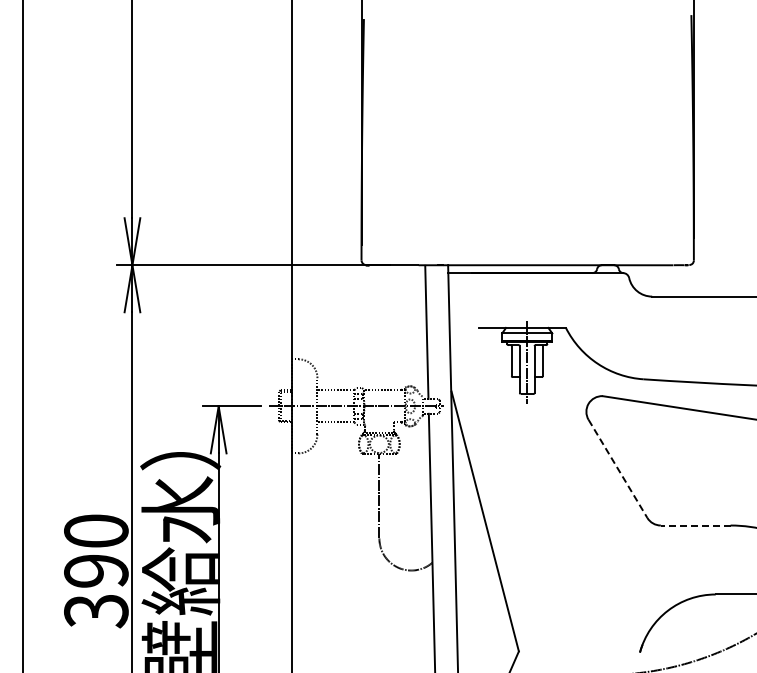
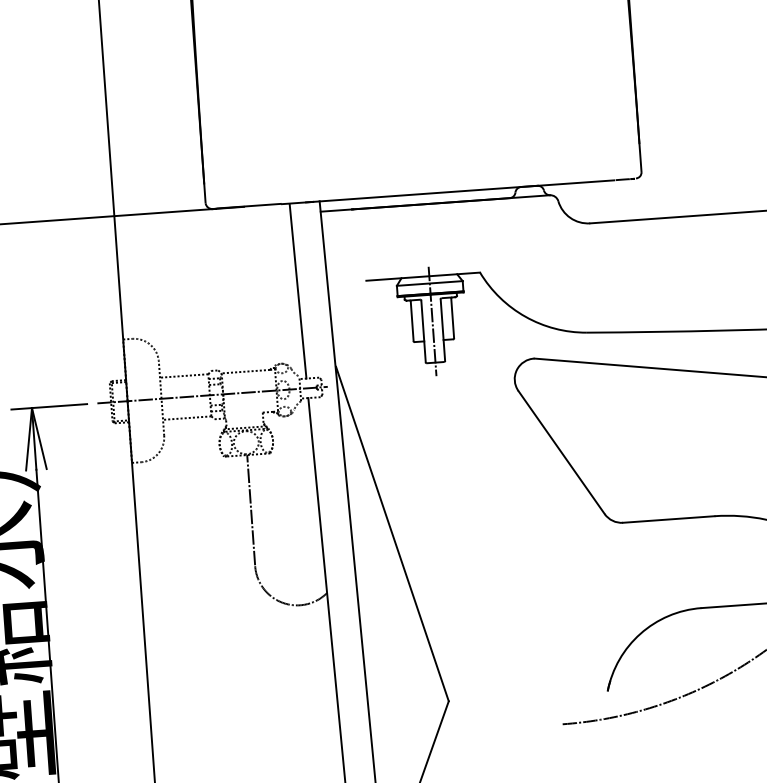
line: (618, 469) -> (562, 453), dashed -> solid
line: (695, 525) -> (668, 519), dashed -> solid

